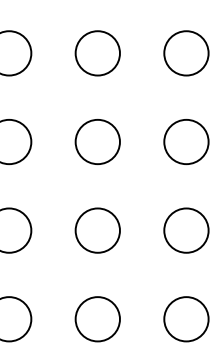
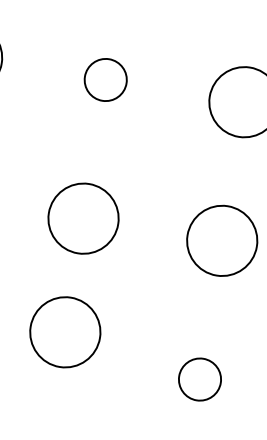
circle: (97, 53) -> (105, 80), size x0.6
circle: (97, 230) -> (64, 332), moved
circle: (186, 230) -> (200, 379), size x0.6

